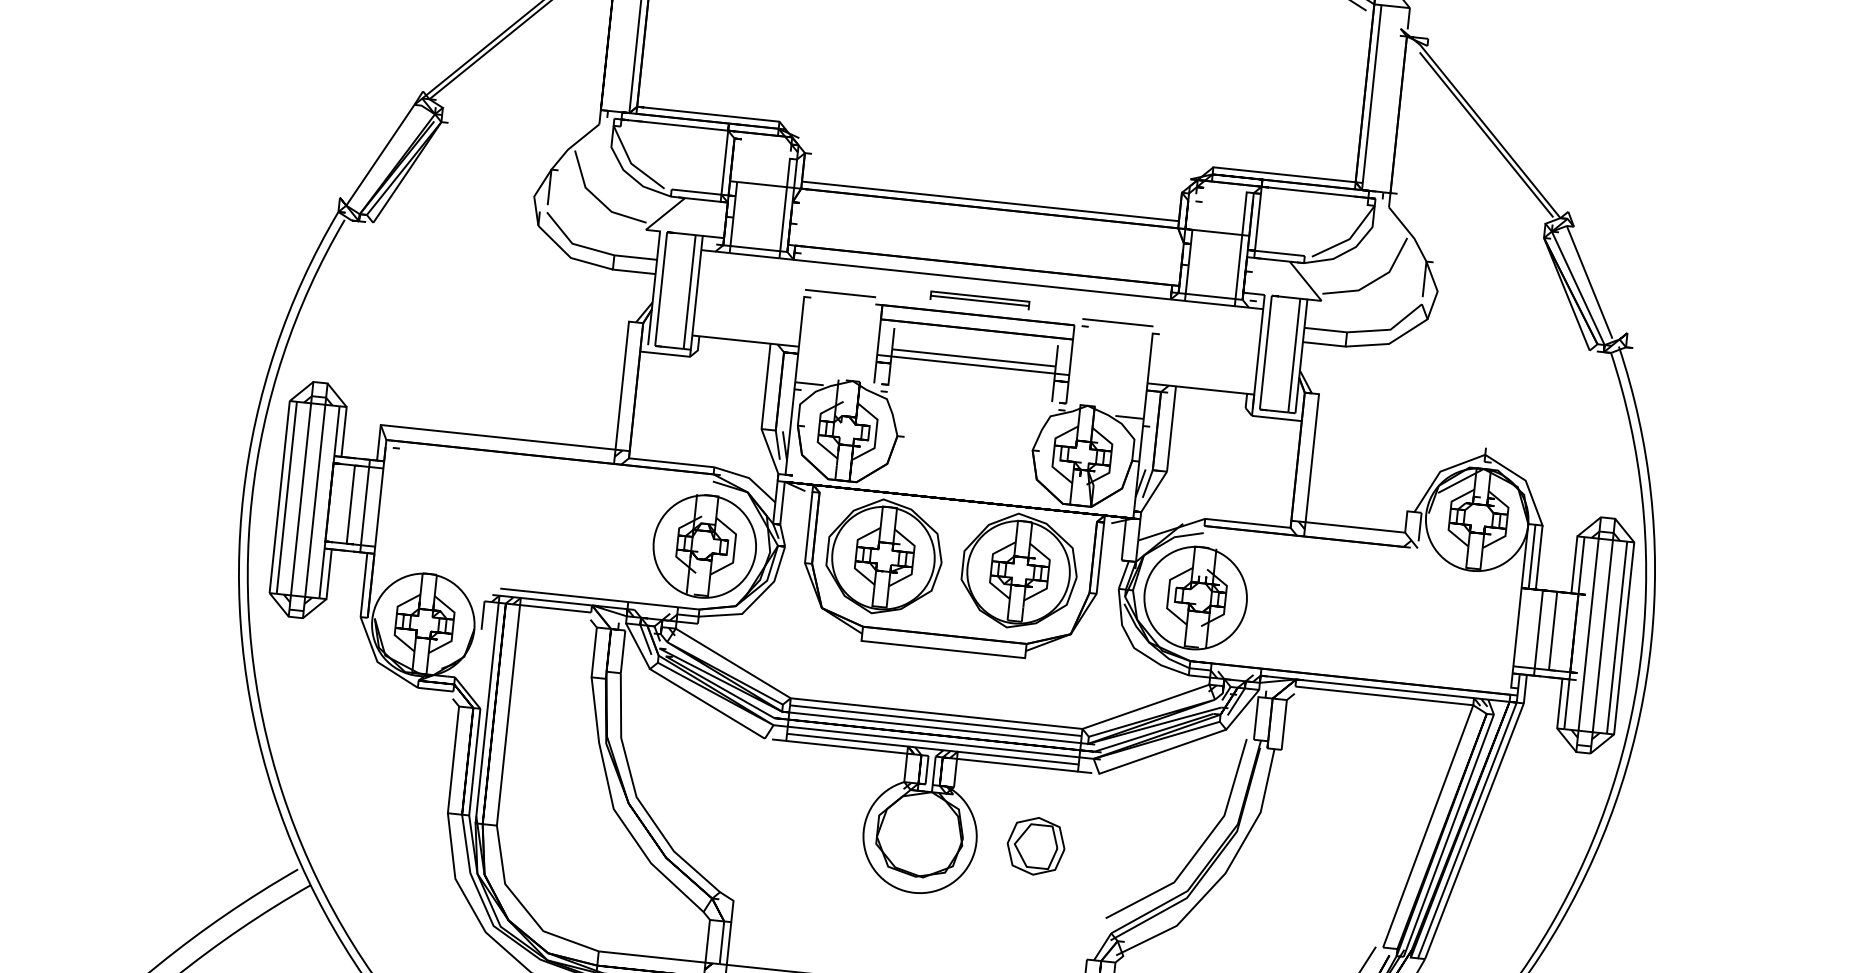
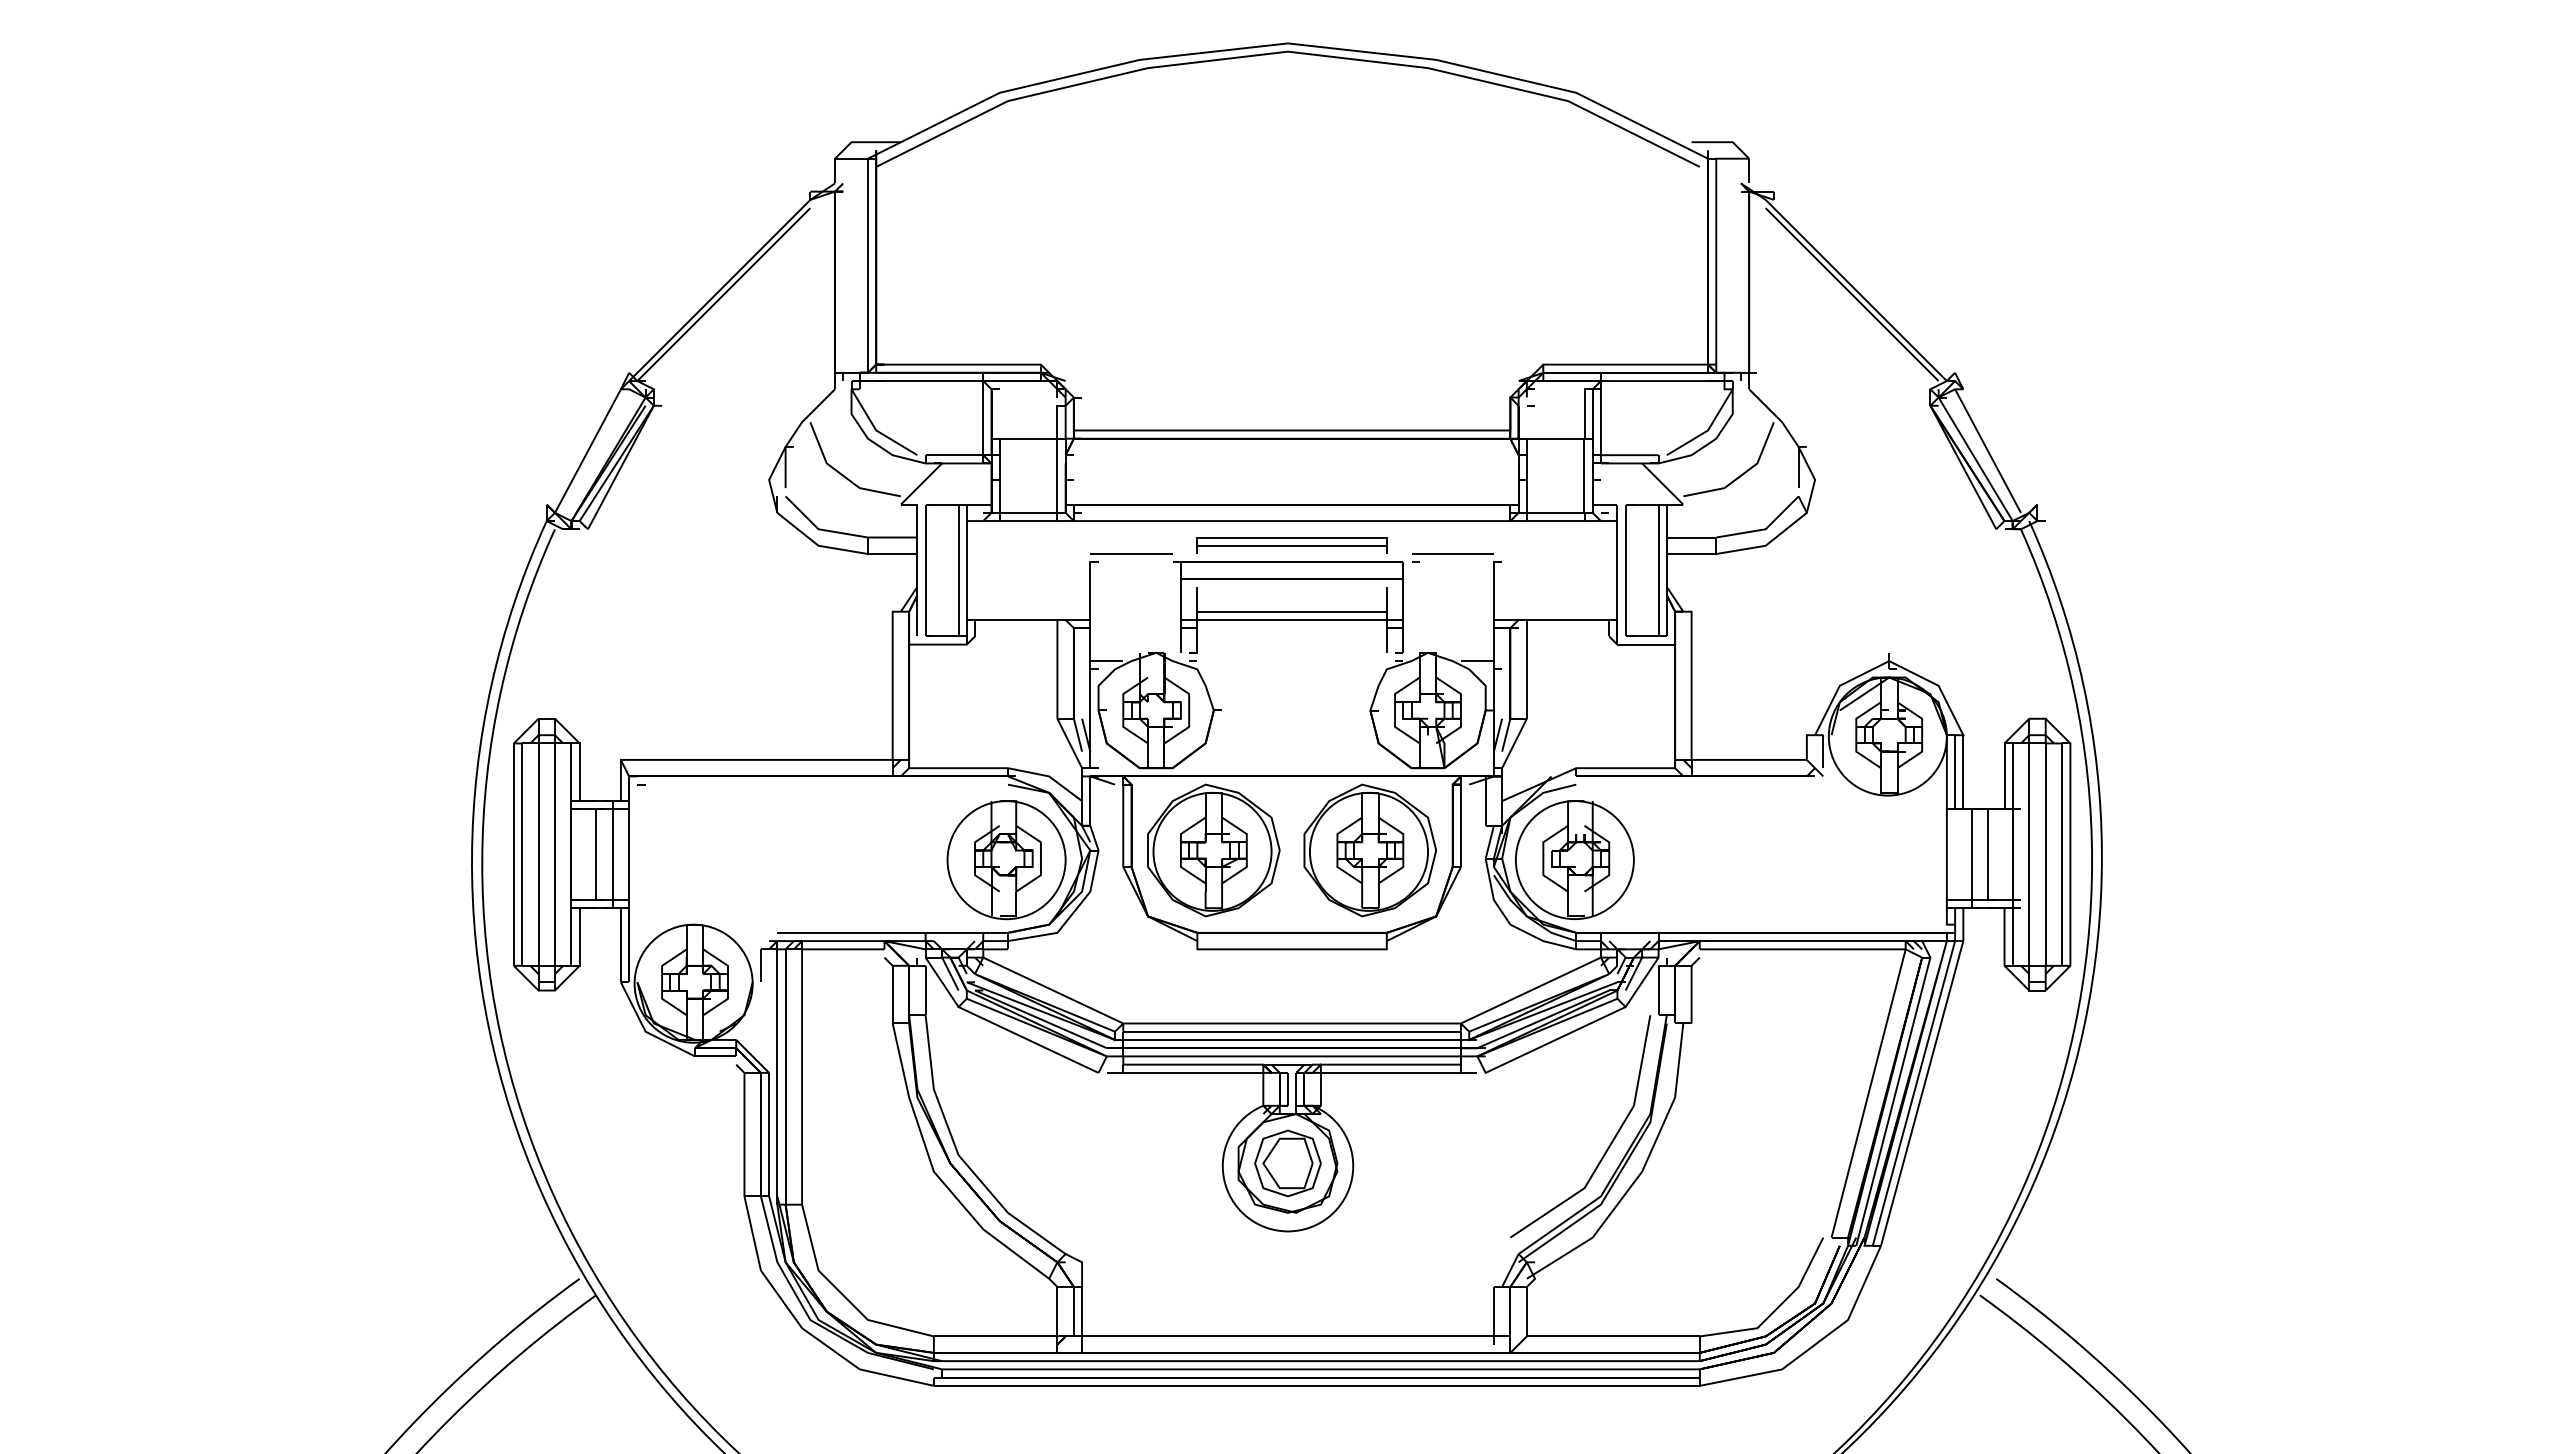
part: (979, 300) -> (1291, 545), size x1.67
part: (1035, 846) -> (1287, 1163), moved

